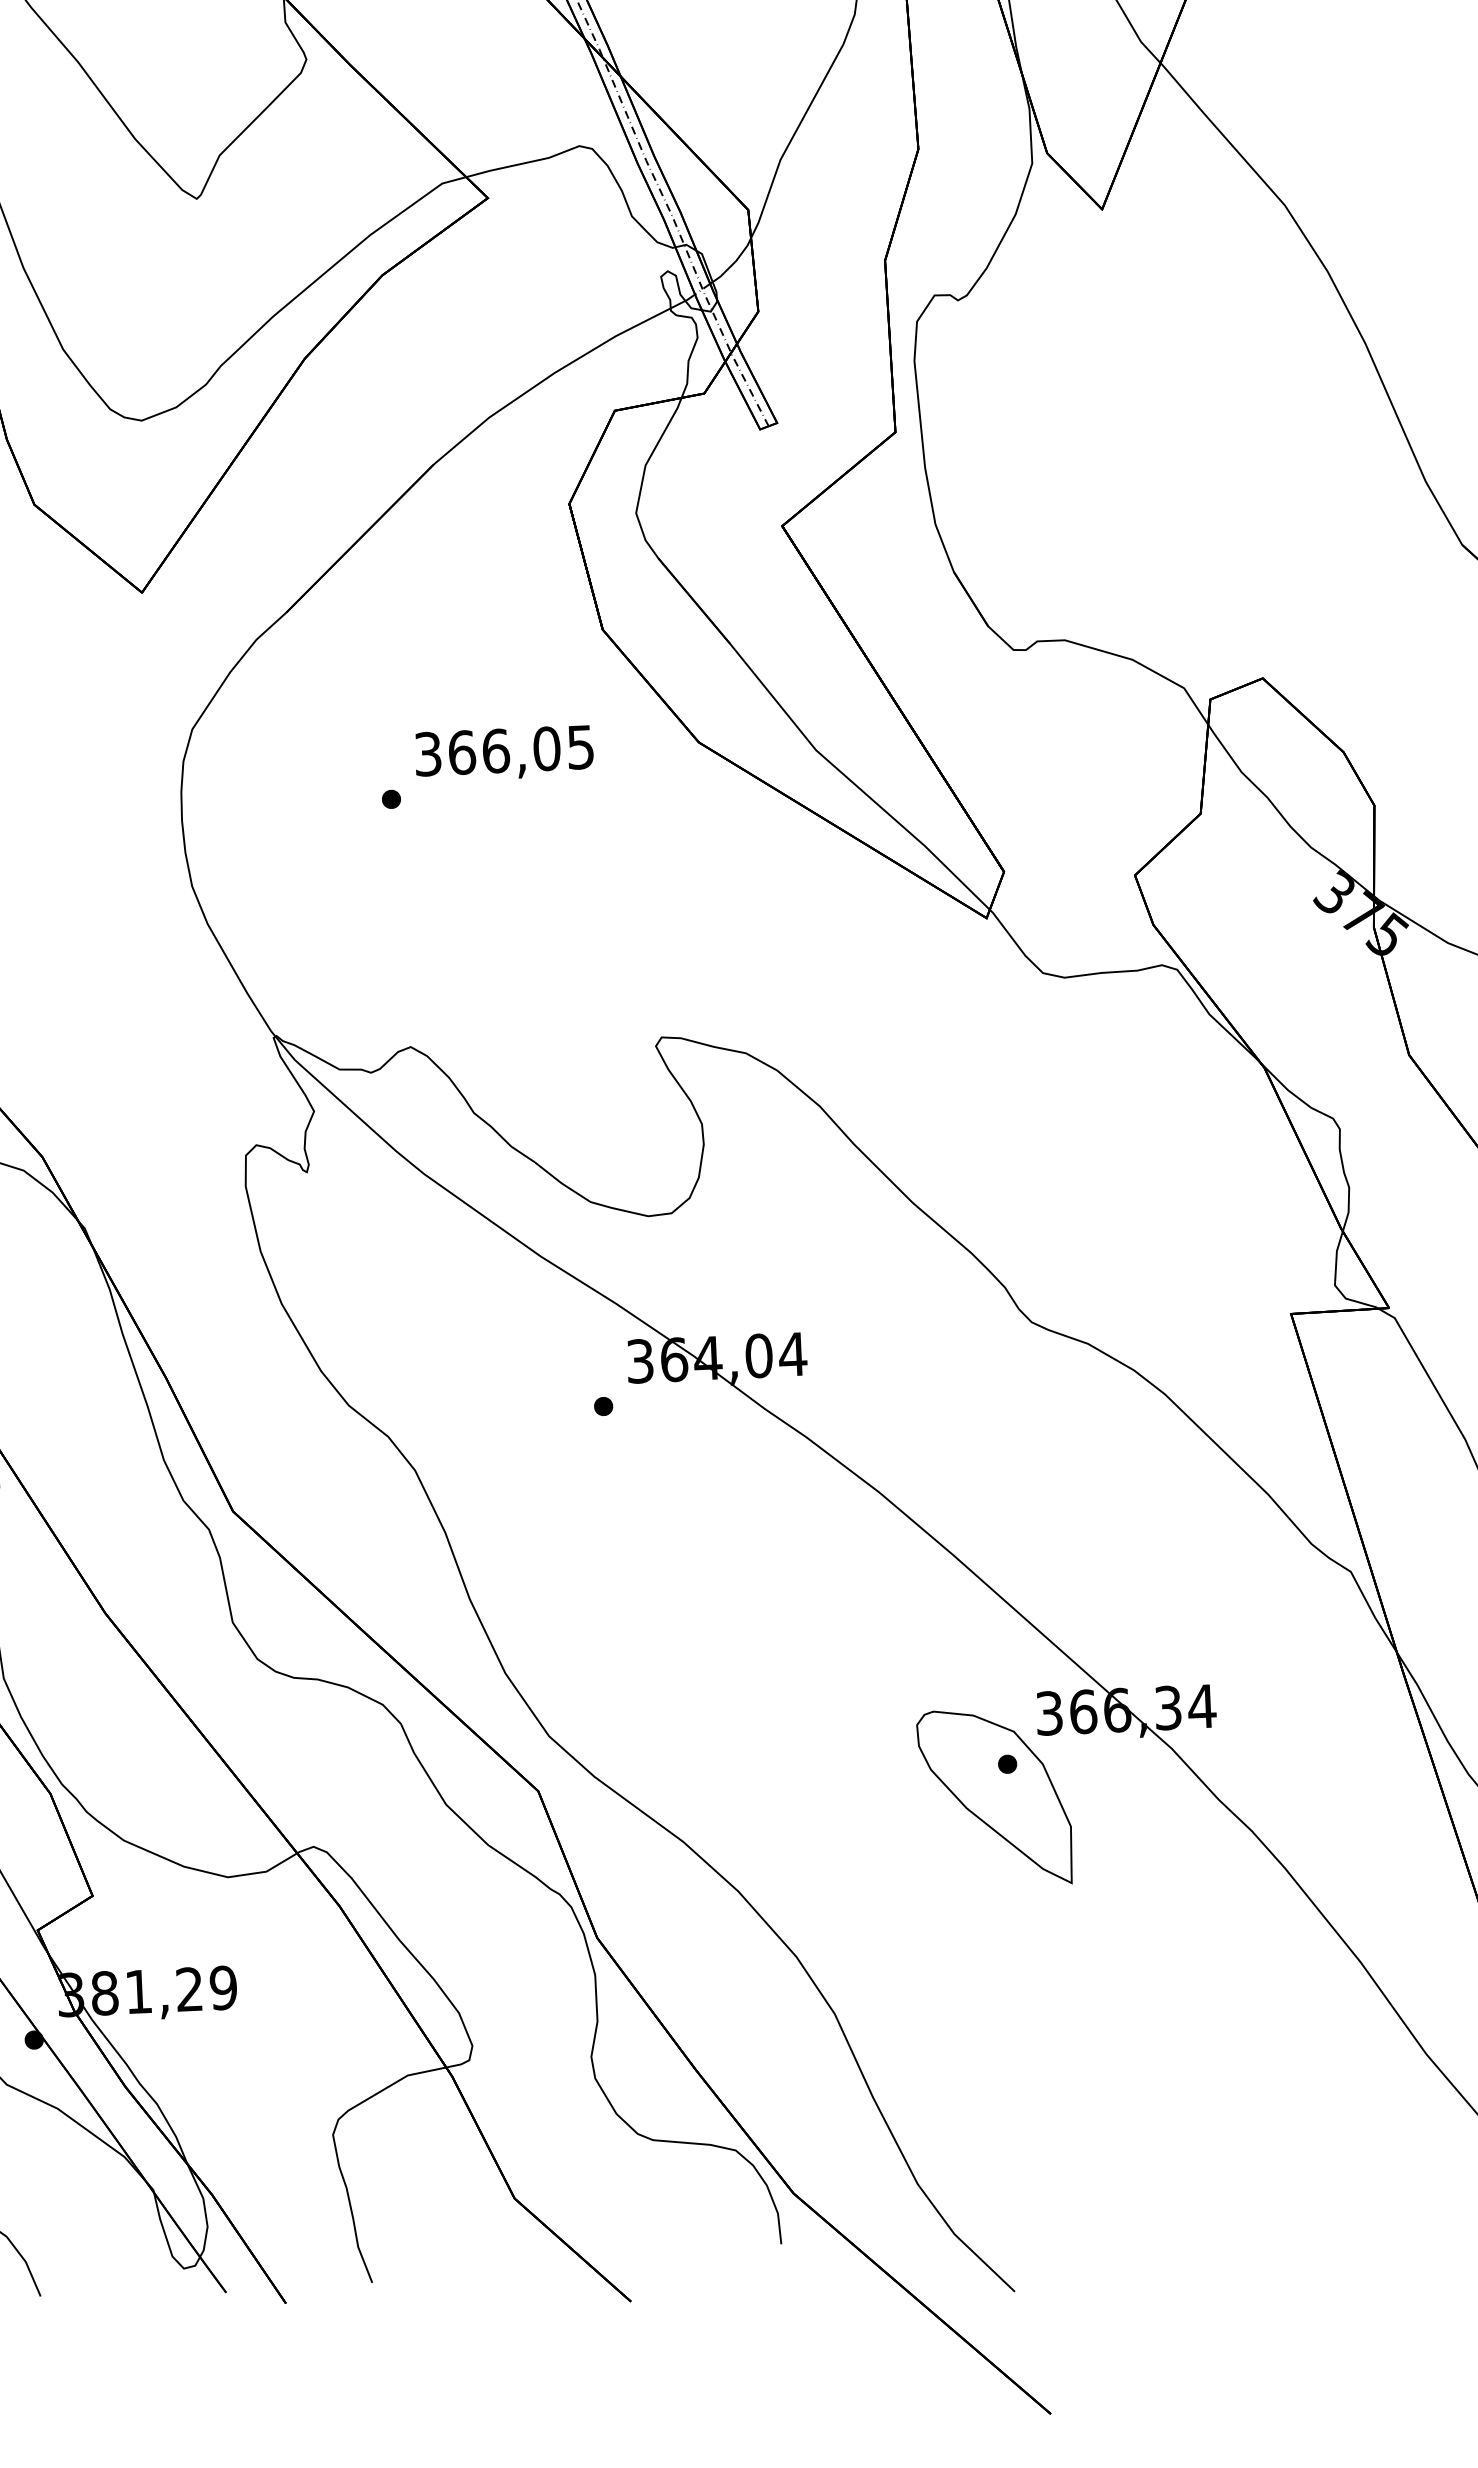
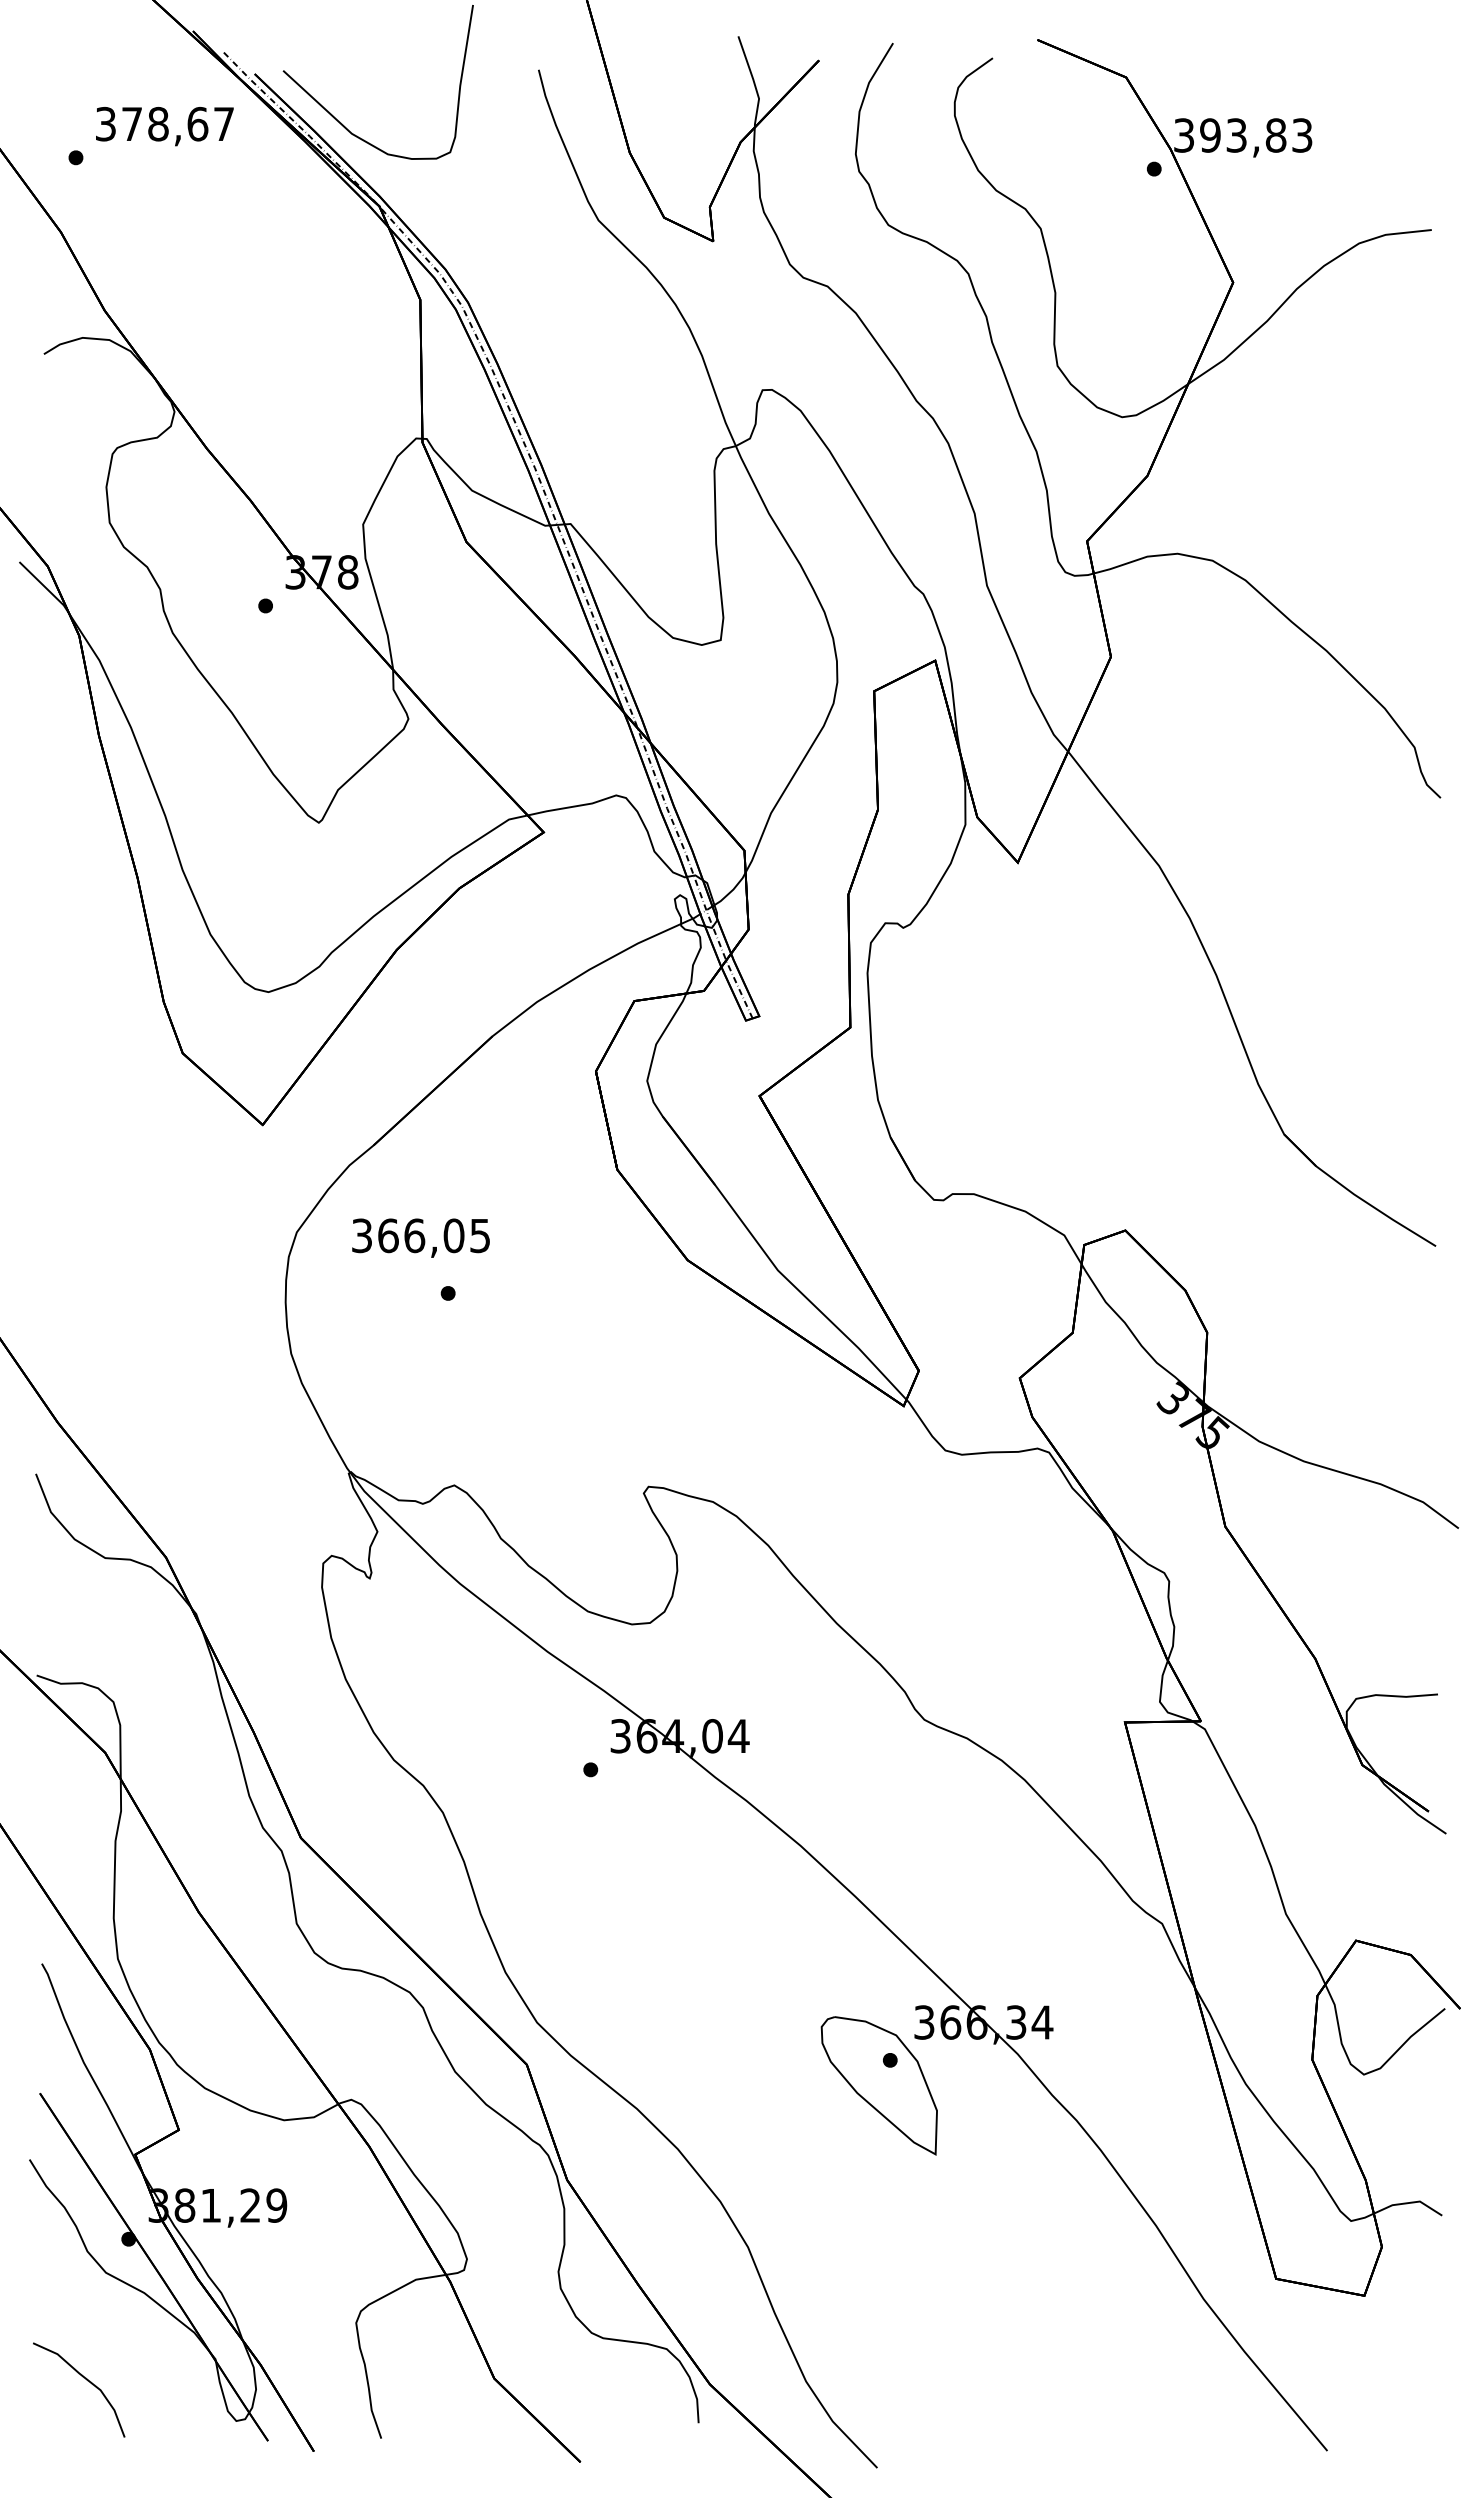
text: (503, 752) -> (420, 1237), moved

